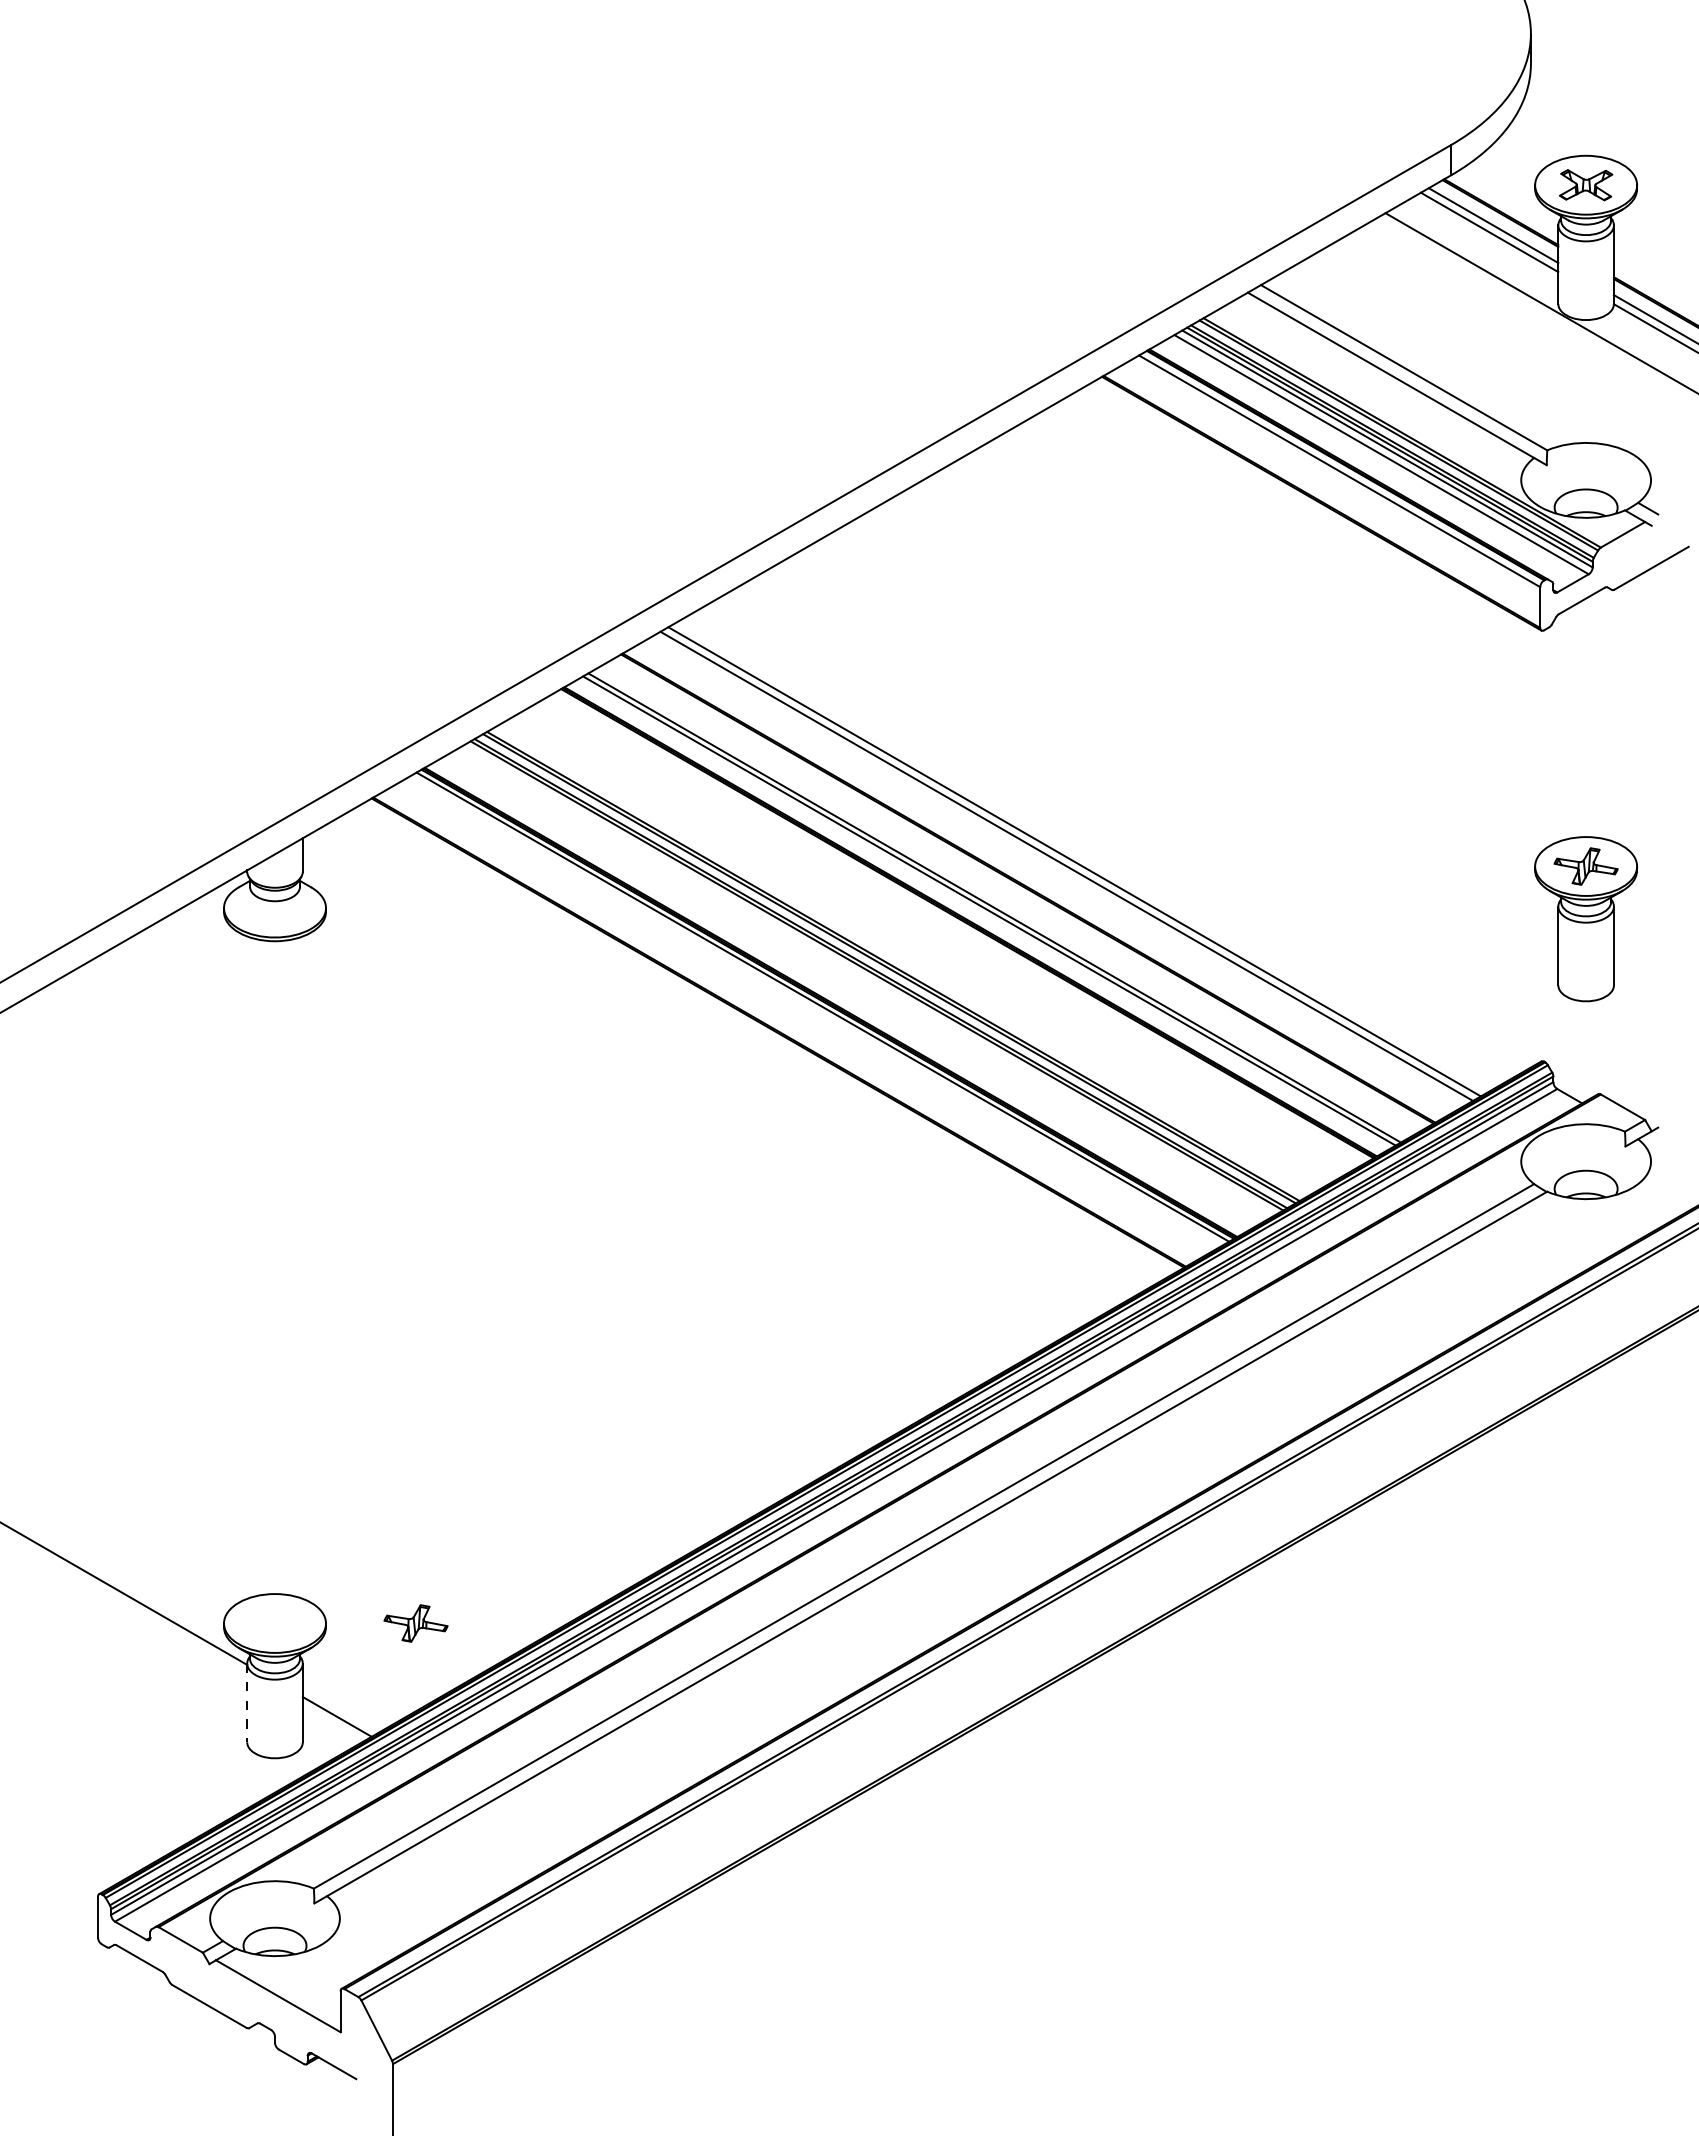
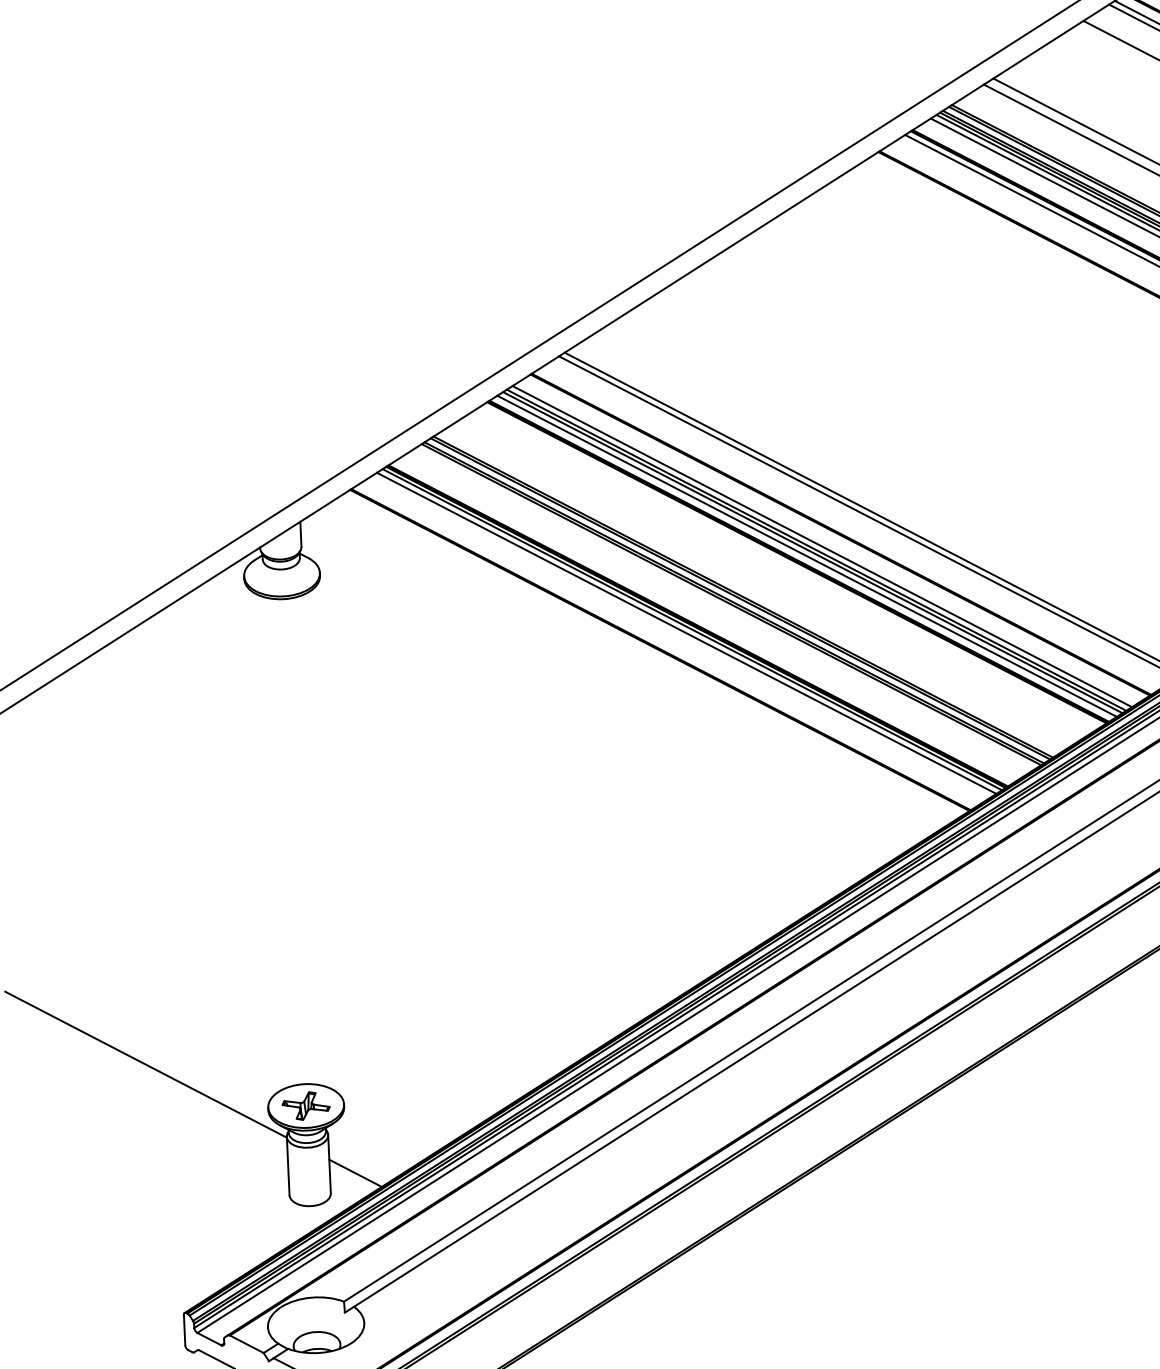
line: (1002, 903) -> (822, 546), added
line: (981, 915) -> (807, 556), added
line: (814, 1011) -> (686, 633), added
part: (415, 1623) -> (305, 1106), moved
line: (247, 1703) -> (288, 1166), dashed -> solid

